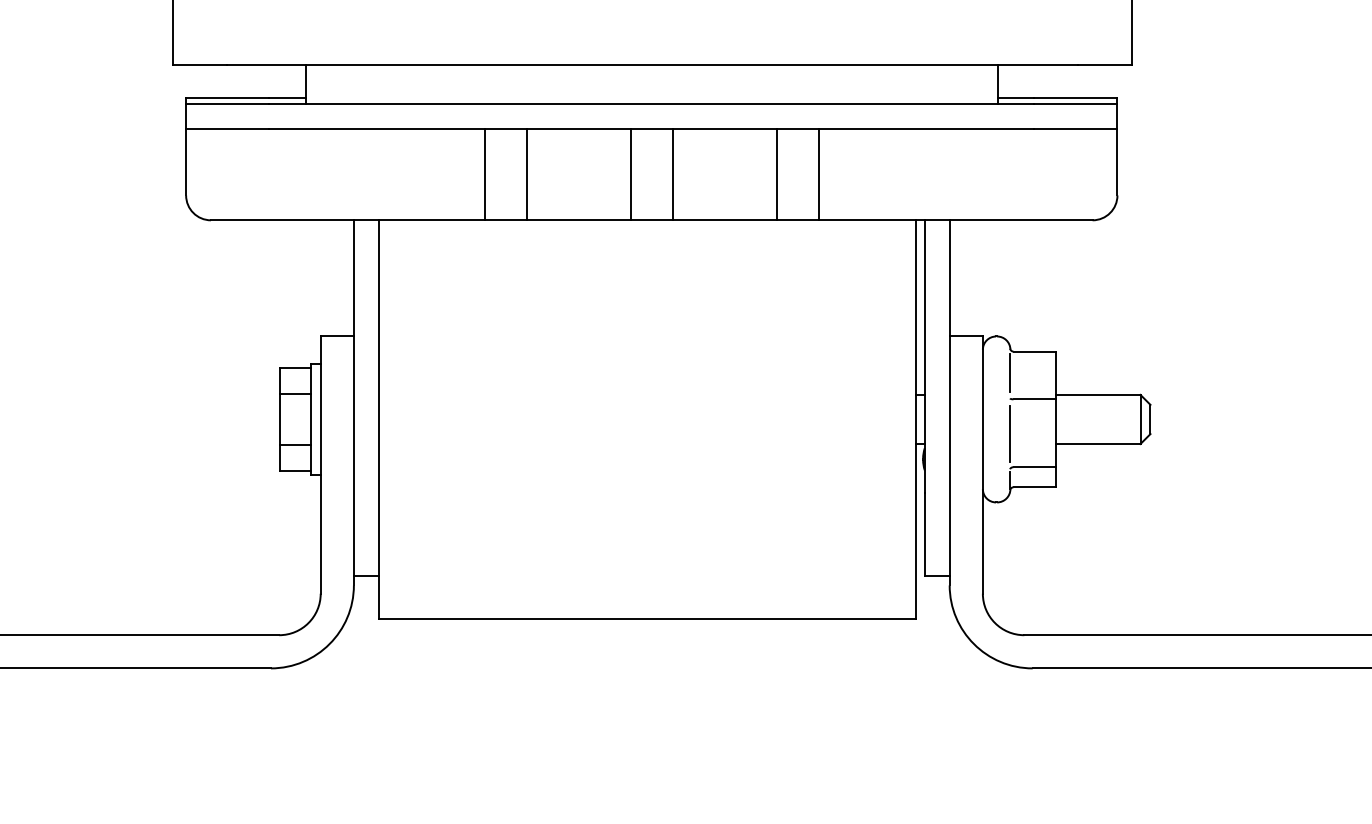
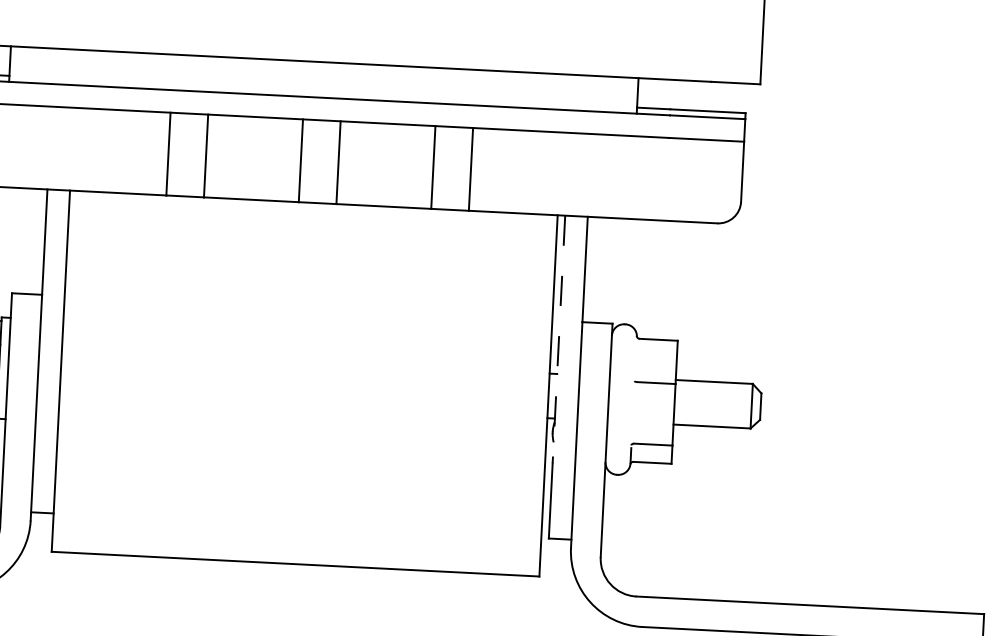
line: (924, 357) -> (558, 340), solid -> dashed
line: (1010, 372) -> (635, 357), removed
line: (1010, 433) -> (633, 412), removed

